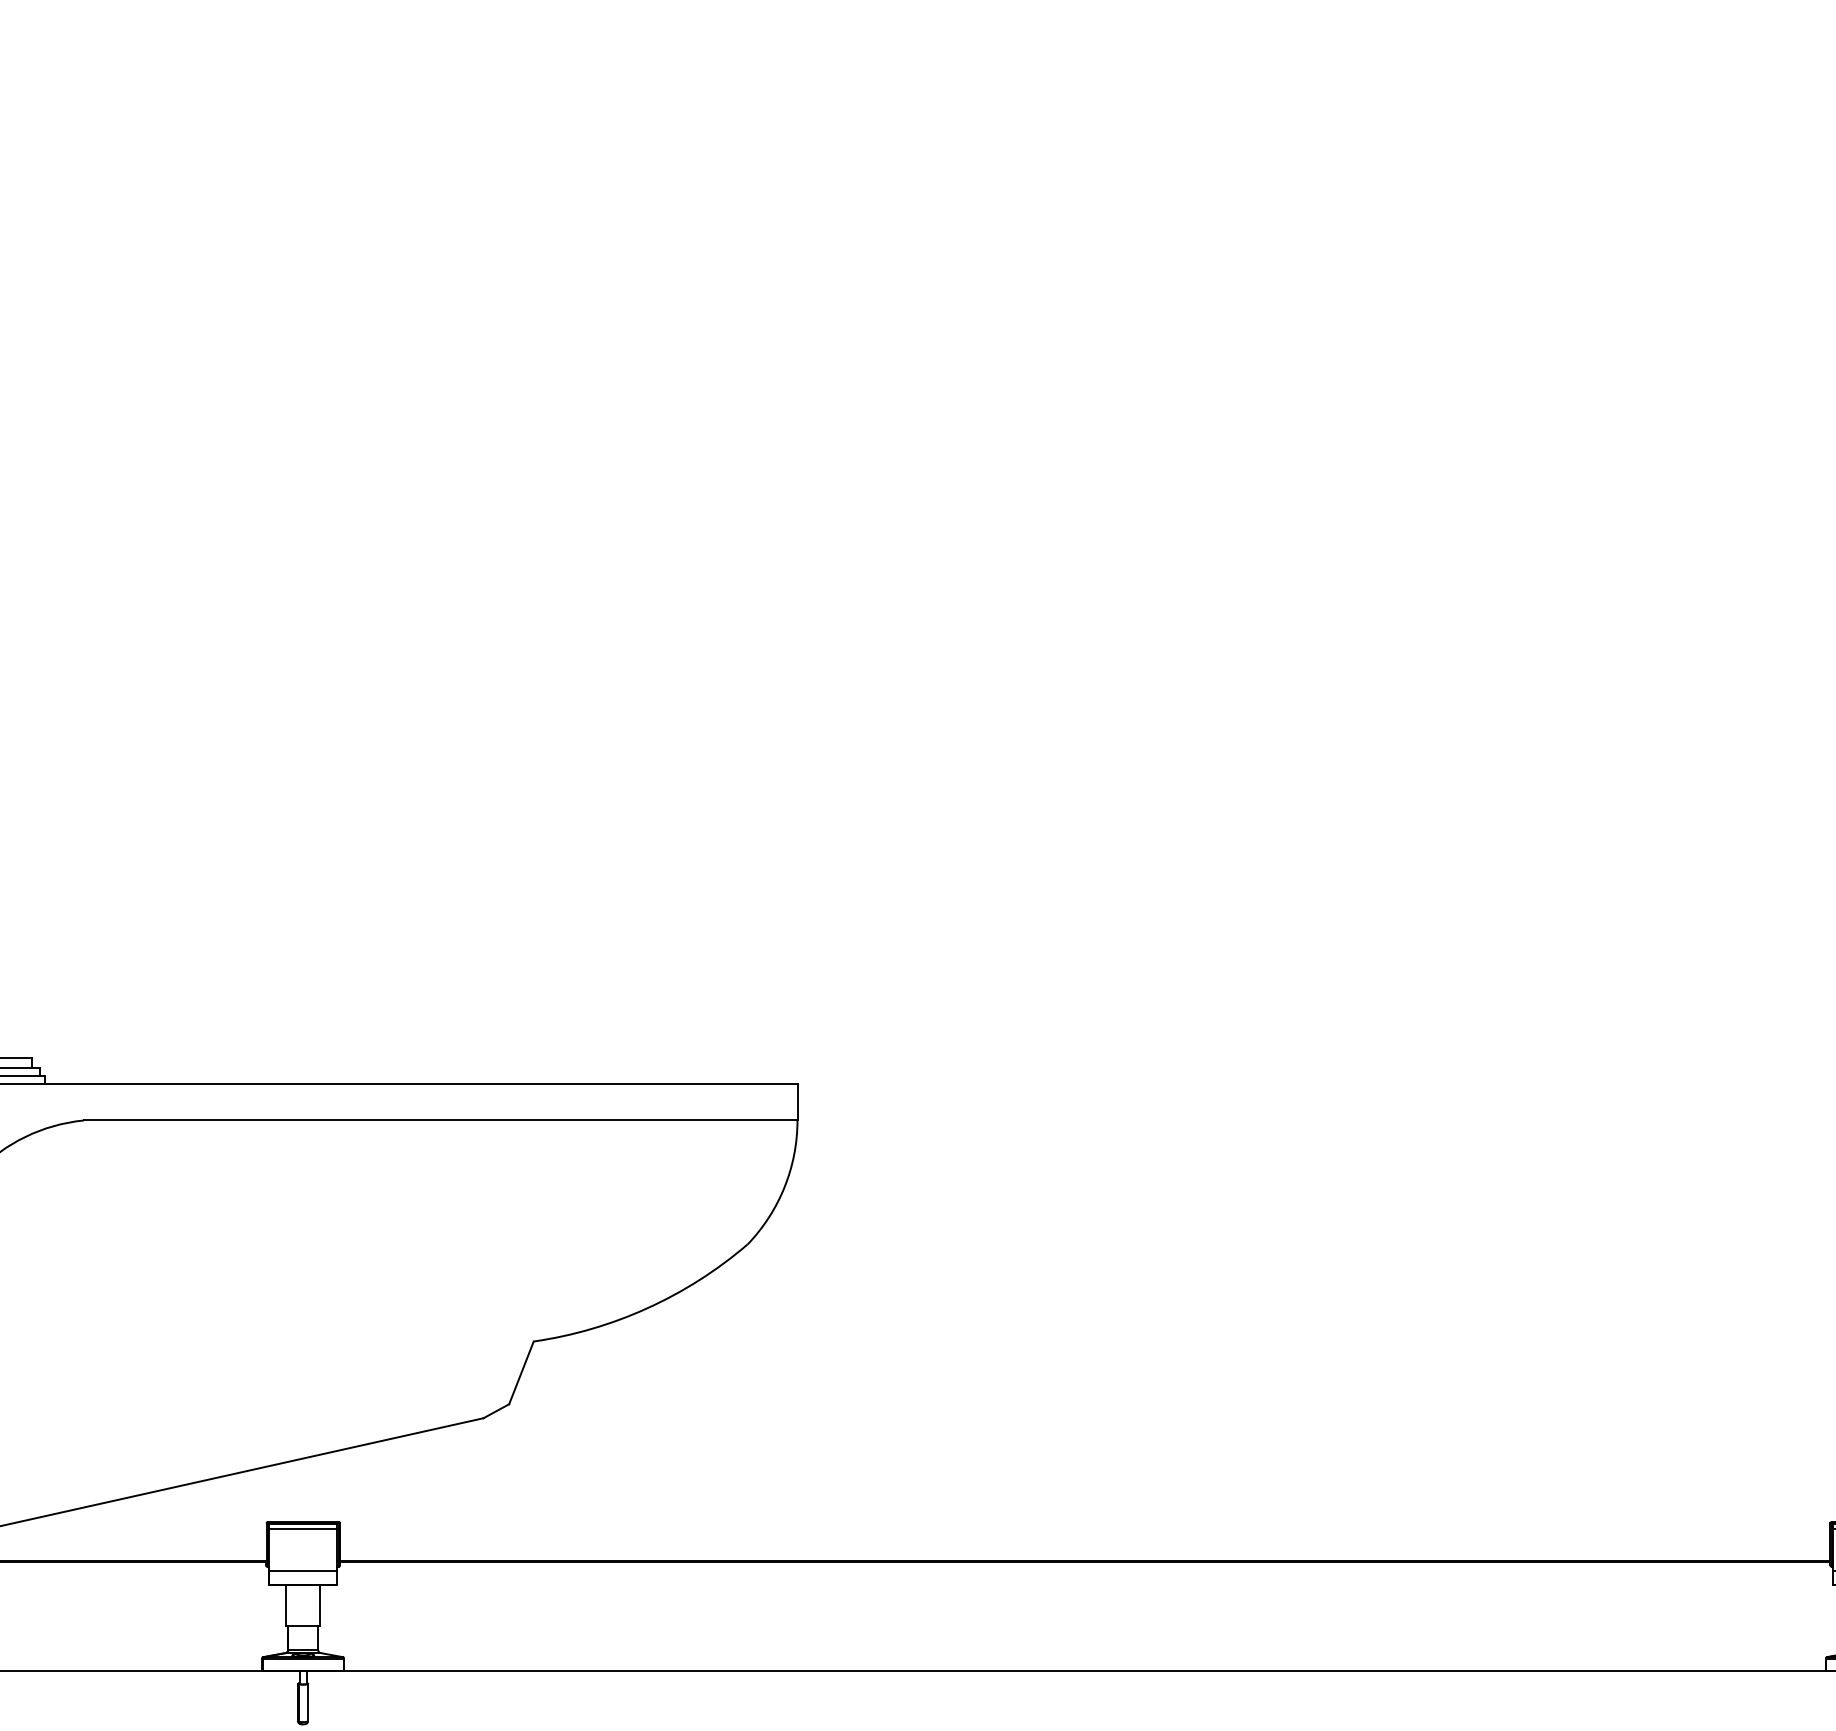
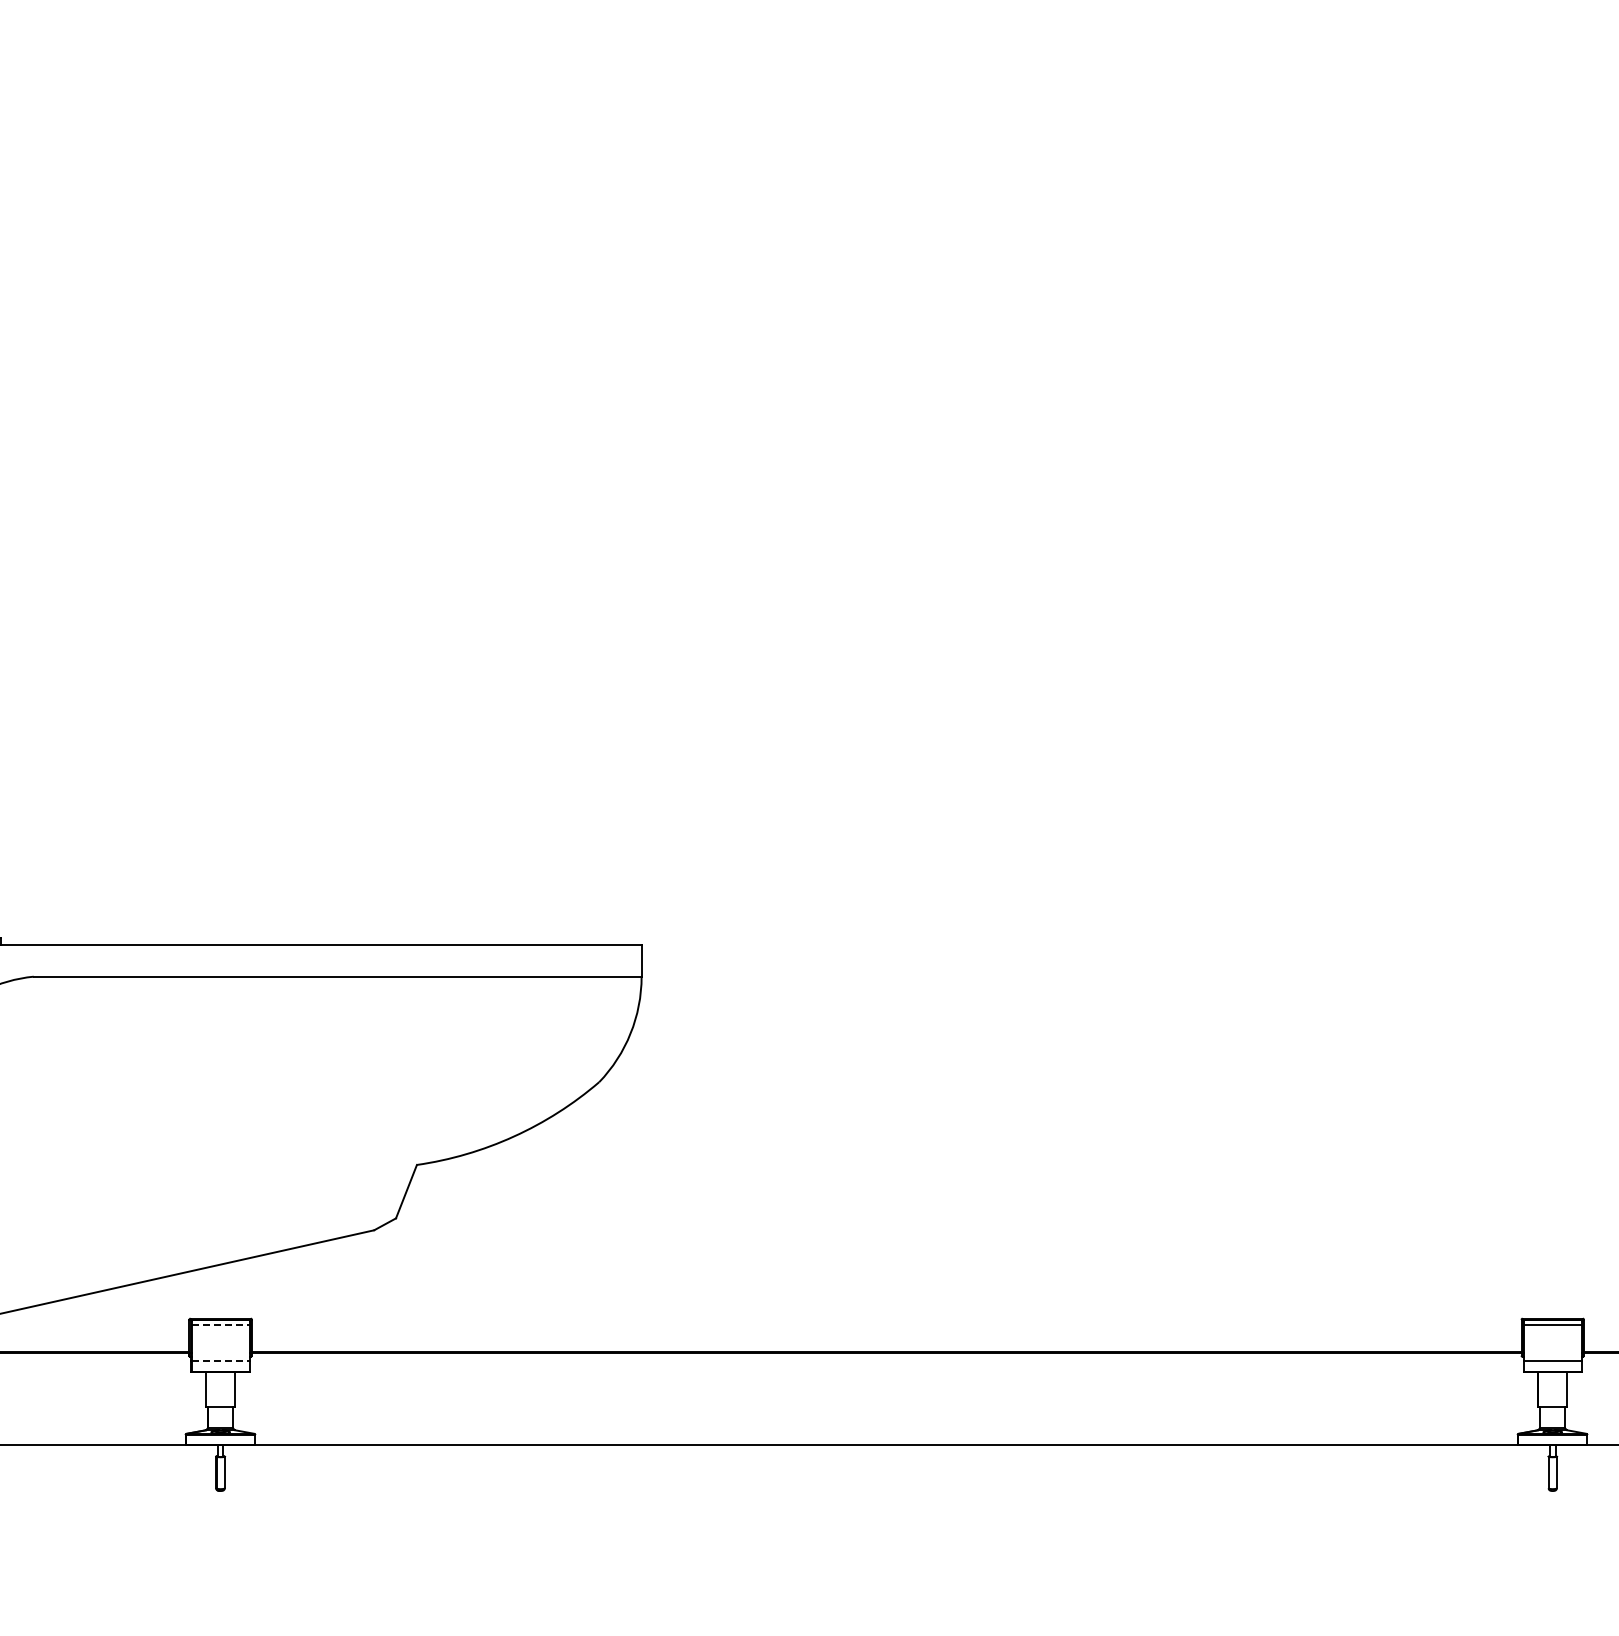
line: (303, 1528) -> (220, 1324), solid -> dashed
line: (303, 1571) -> (220, 1360), solid -> dashed

